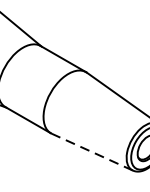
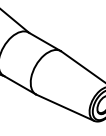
line: (92, 151) -> (65, 107), dashed -> solid

